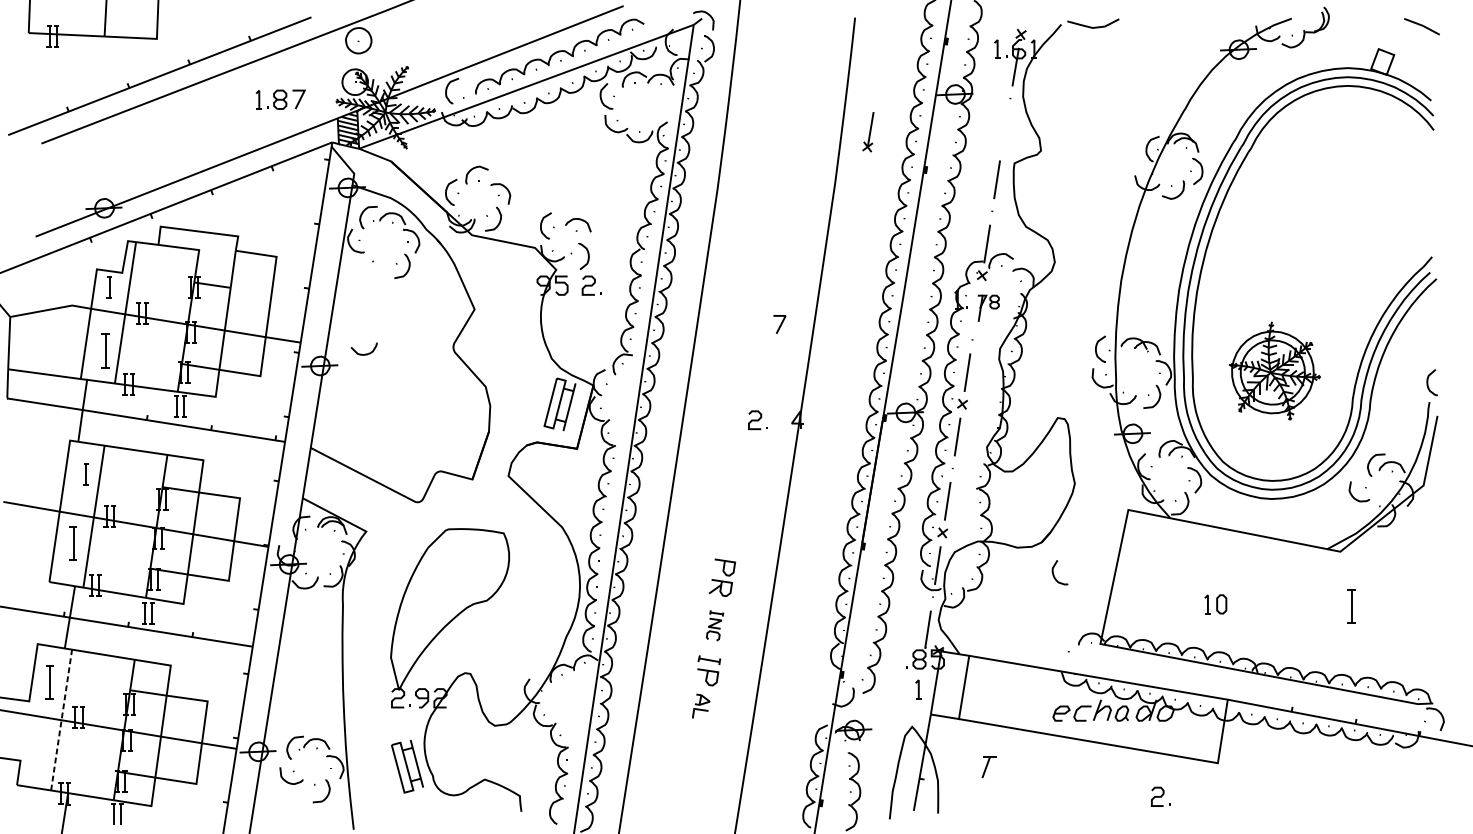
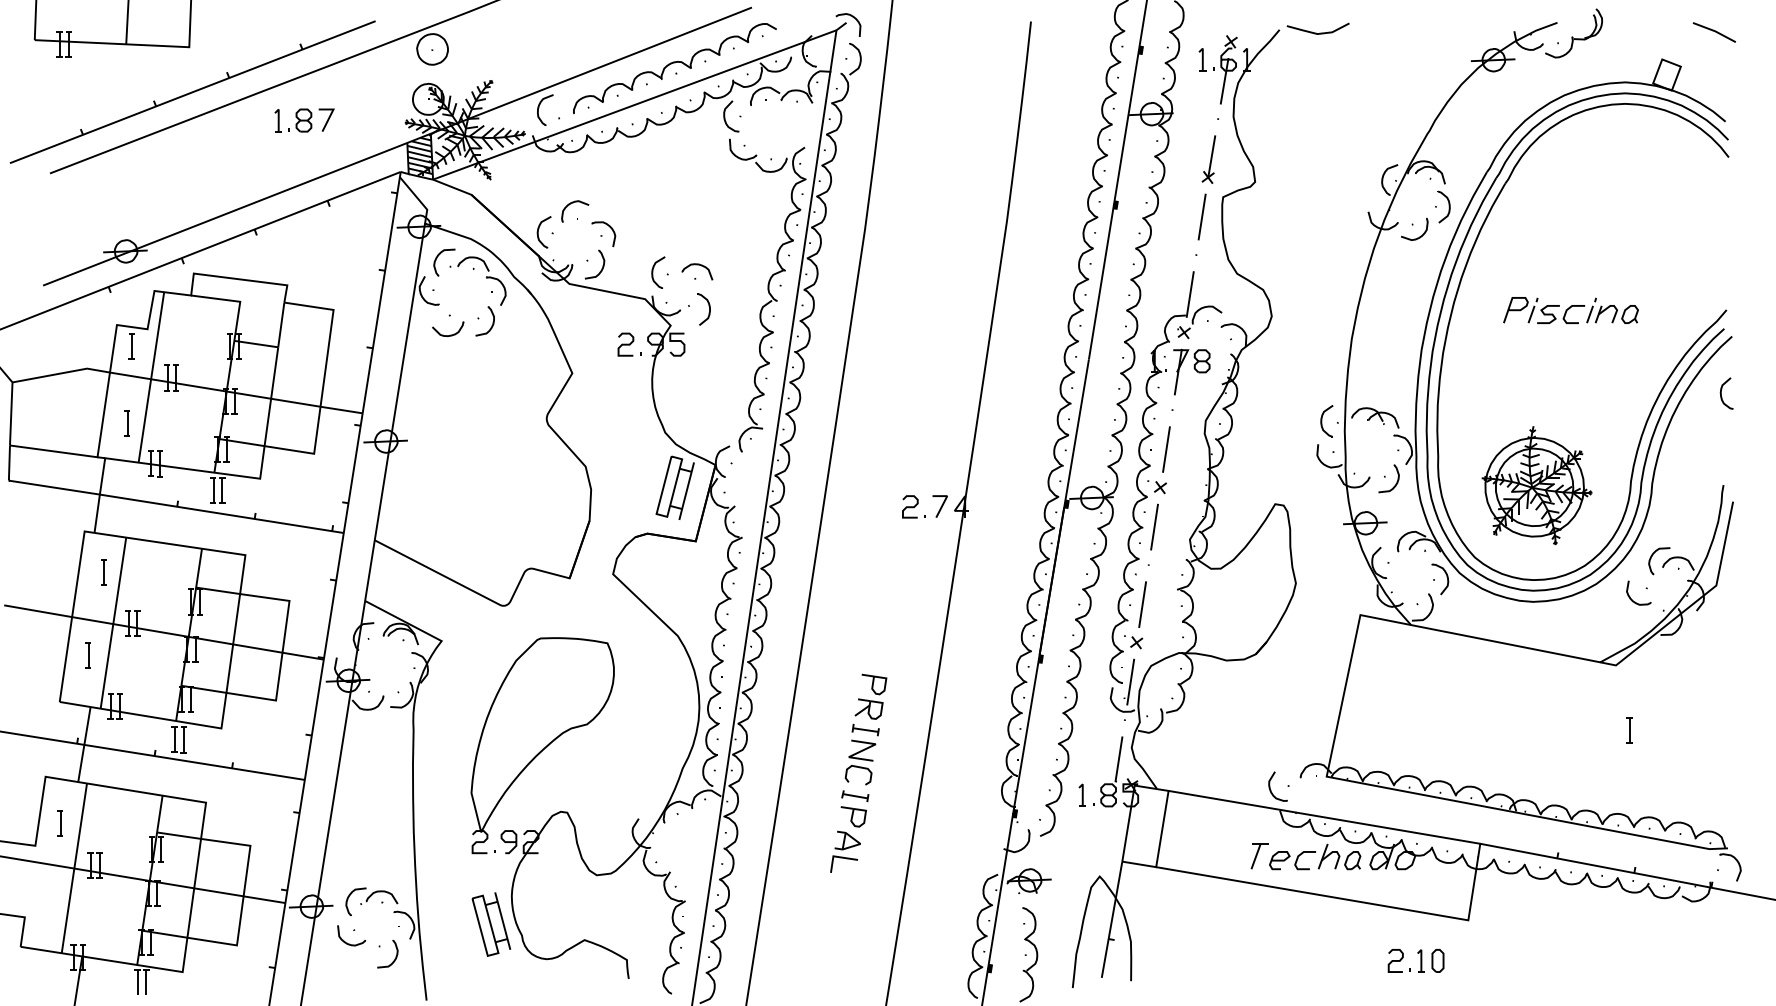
part: (280, 99) -> (304, 120), moved
part: (867, 132) -> (1208, 159), moved
part: (1302, 257) -> (1570, 310), added
part: (591, 285) -> (629, 344), moved
part: (988, 307) -> (1191, 371), size x1.43
line: (780, 325) -> (940, 507), moved
part: (104, 351) -> (126, 423), size x0.62
part: (366, 353) -> (450, 334), moved
part: (1274, 370) -> (1536, 485), moved
curve: (1427, 382) -> (1721, 393), moved
part: (72, 543) -> (87, 655), size x0.62
part: (1053, 572) -> (1270, 786), moved
part: (1215, 604) -> (1430, 960), moved
part: (1351, 605) -> (1629, 730), size x0.62
part: (714, 625) -> (861, 754), size x1.67
part: (49, 682) -> (59, 823), size x0.62
part: (917, 688) -> (1081, 794), moved
part: (701, 706) -> (845, 851), size x1.43
line: (61, 720) -> (74, 868), dashed -> solid
part: (989, 767) -> (1259, 856), moved

